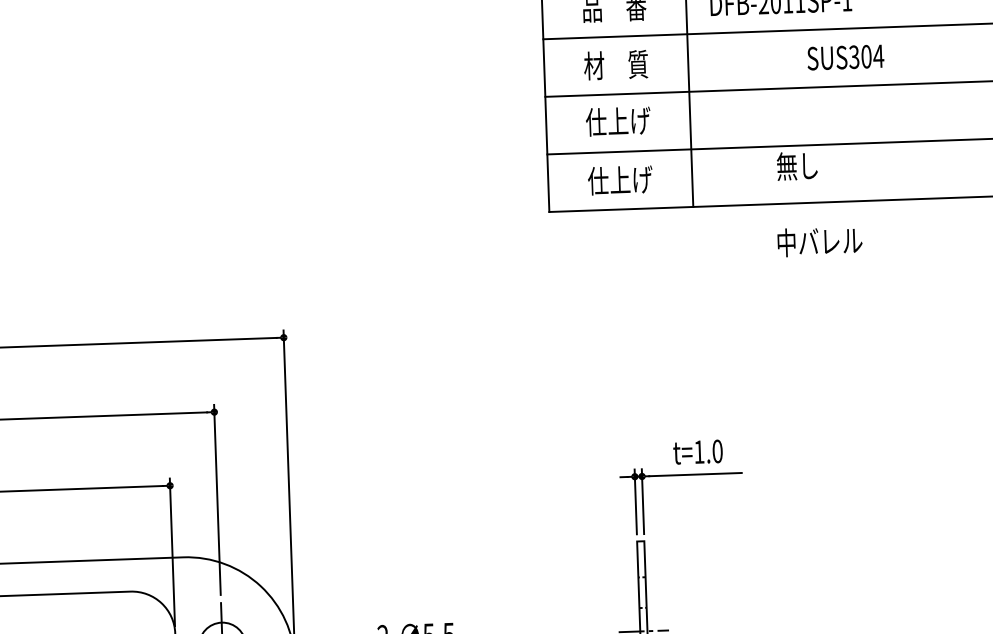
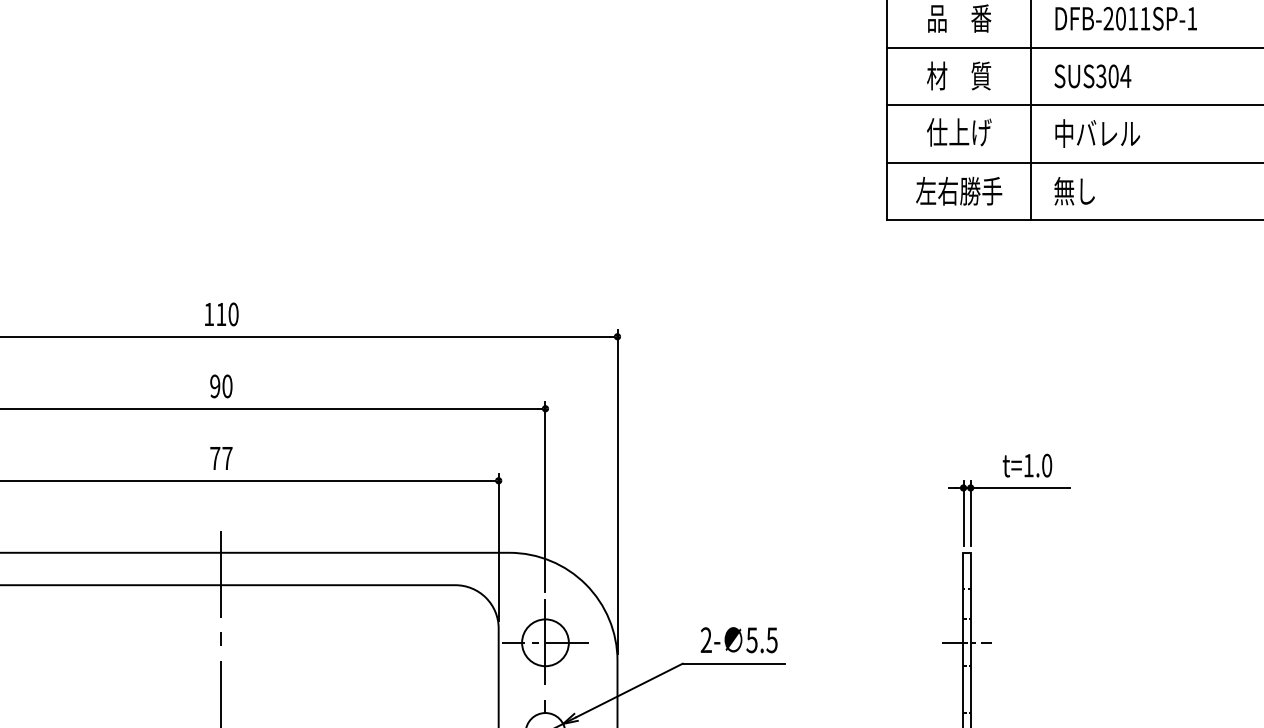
text: (845, 57) -> (1092, 76), moved
text: (797, 166) -> (1074, 191), moved
text: (620, 179) -> (959, 190), 仕上げ -> 左右勝手
text: (819, 241) -> (1097, 133), moved

